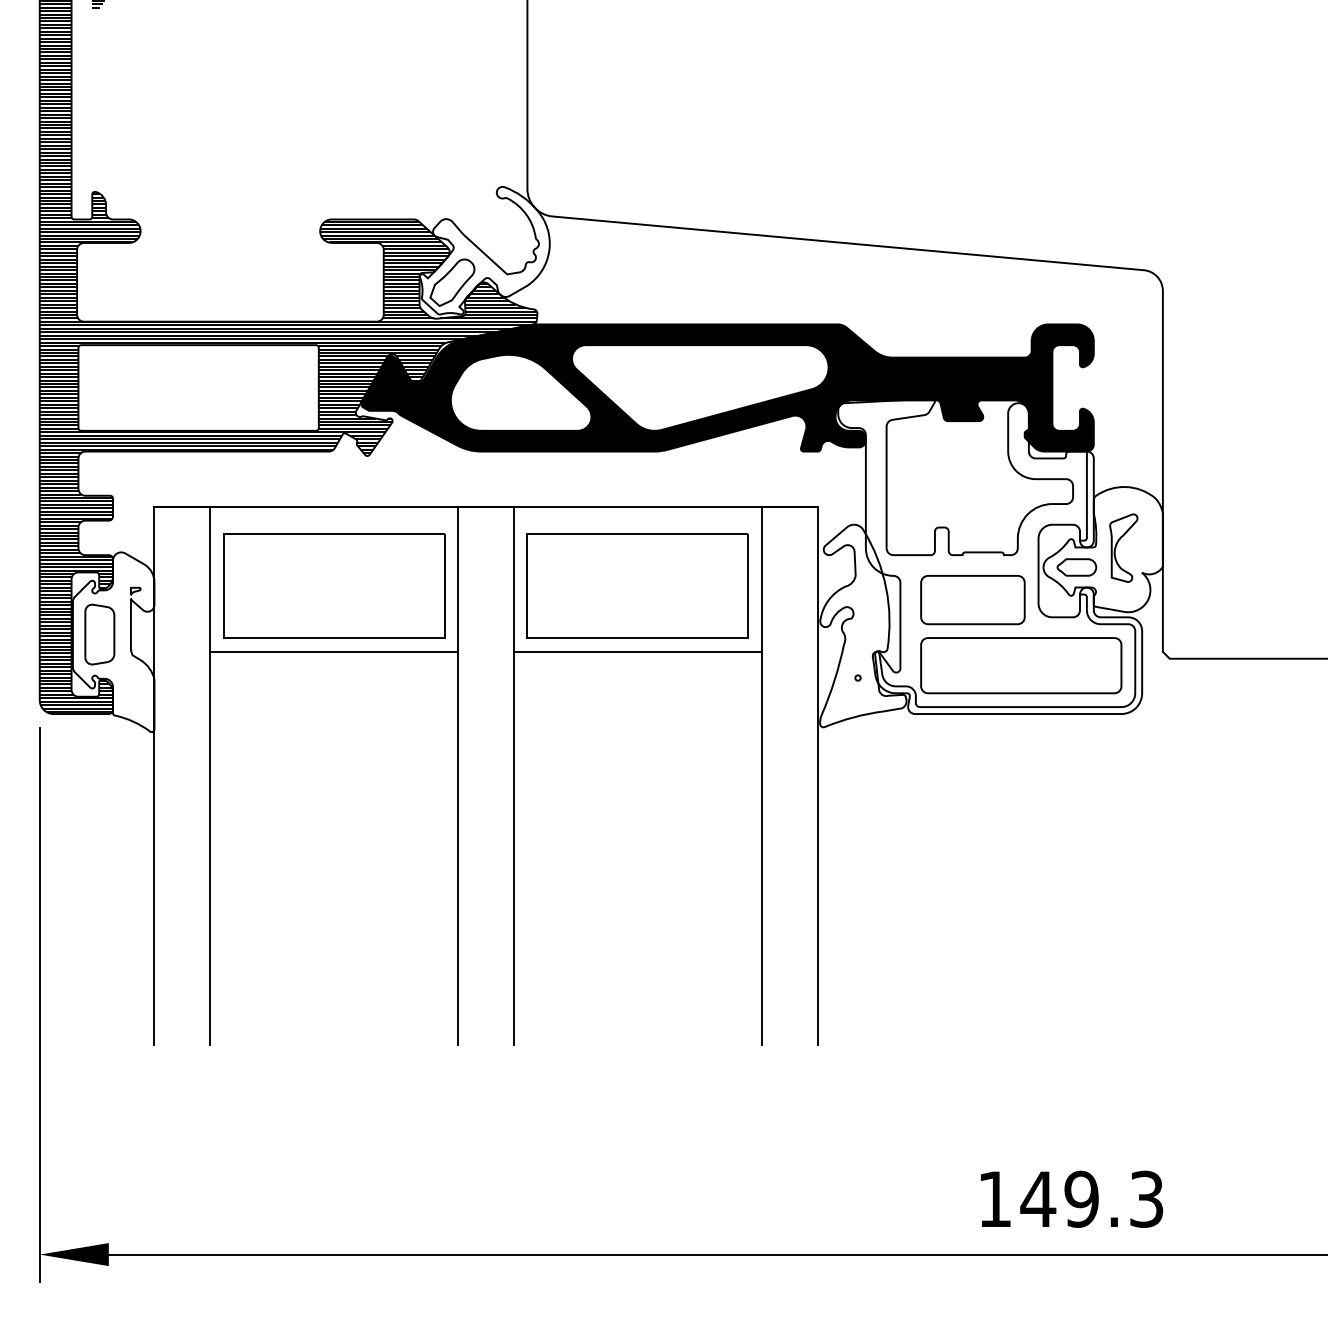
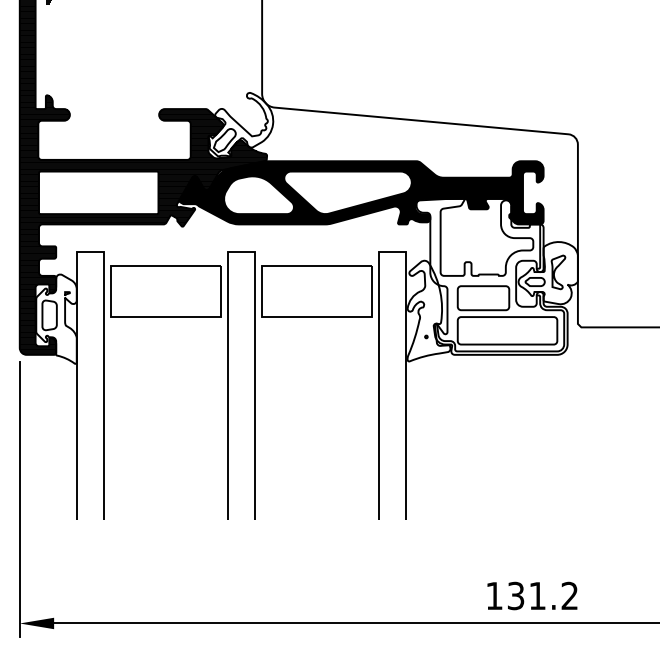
line: (485, 506) -> (241, 251), removed
line: (332, 650) -> (165, 323), removed
line: (636, 650) -> (316, 323), removed
text: (1091, 1198) -> (542, 595), 149.3 -> 131.2

